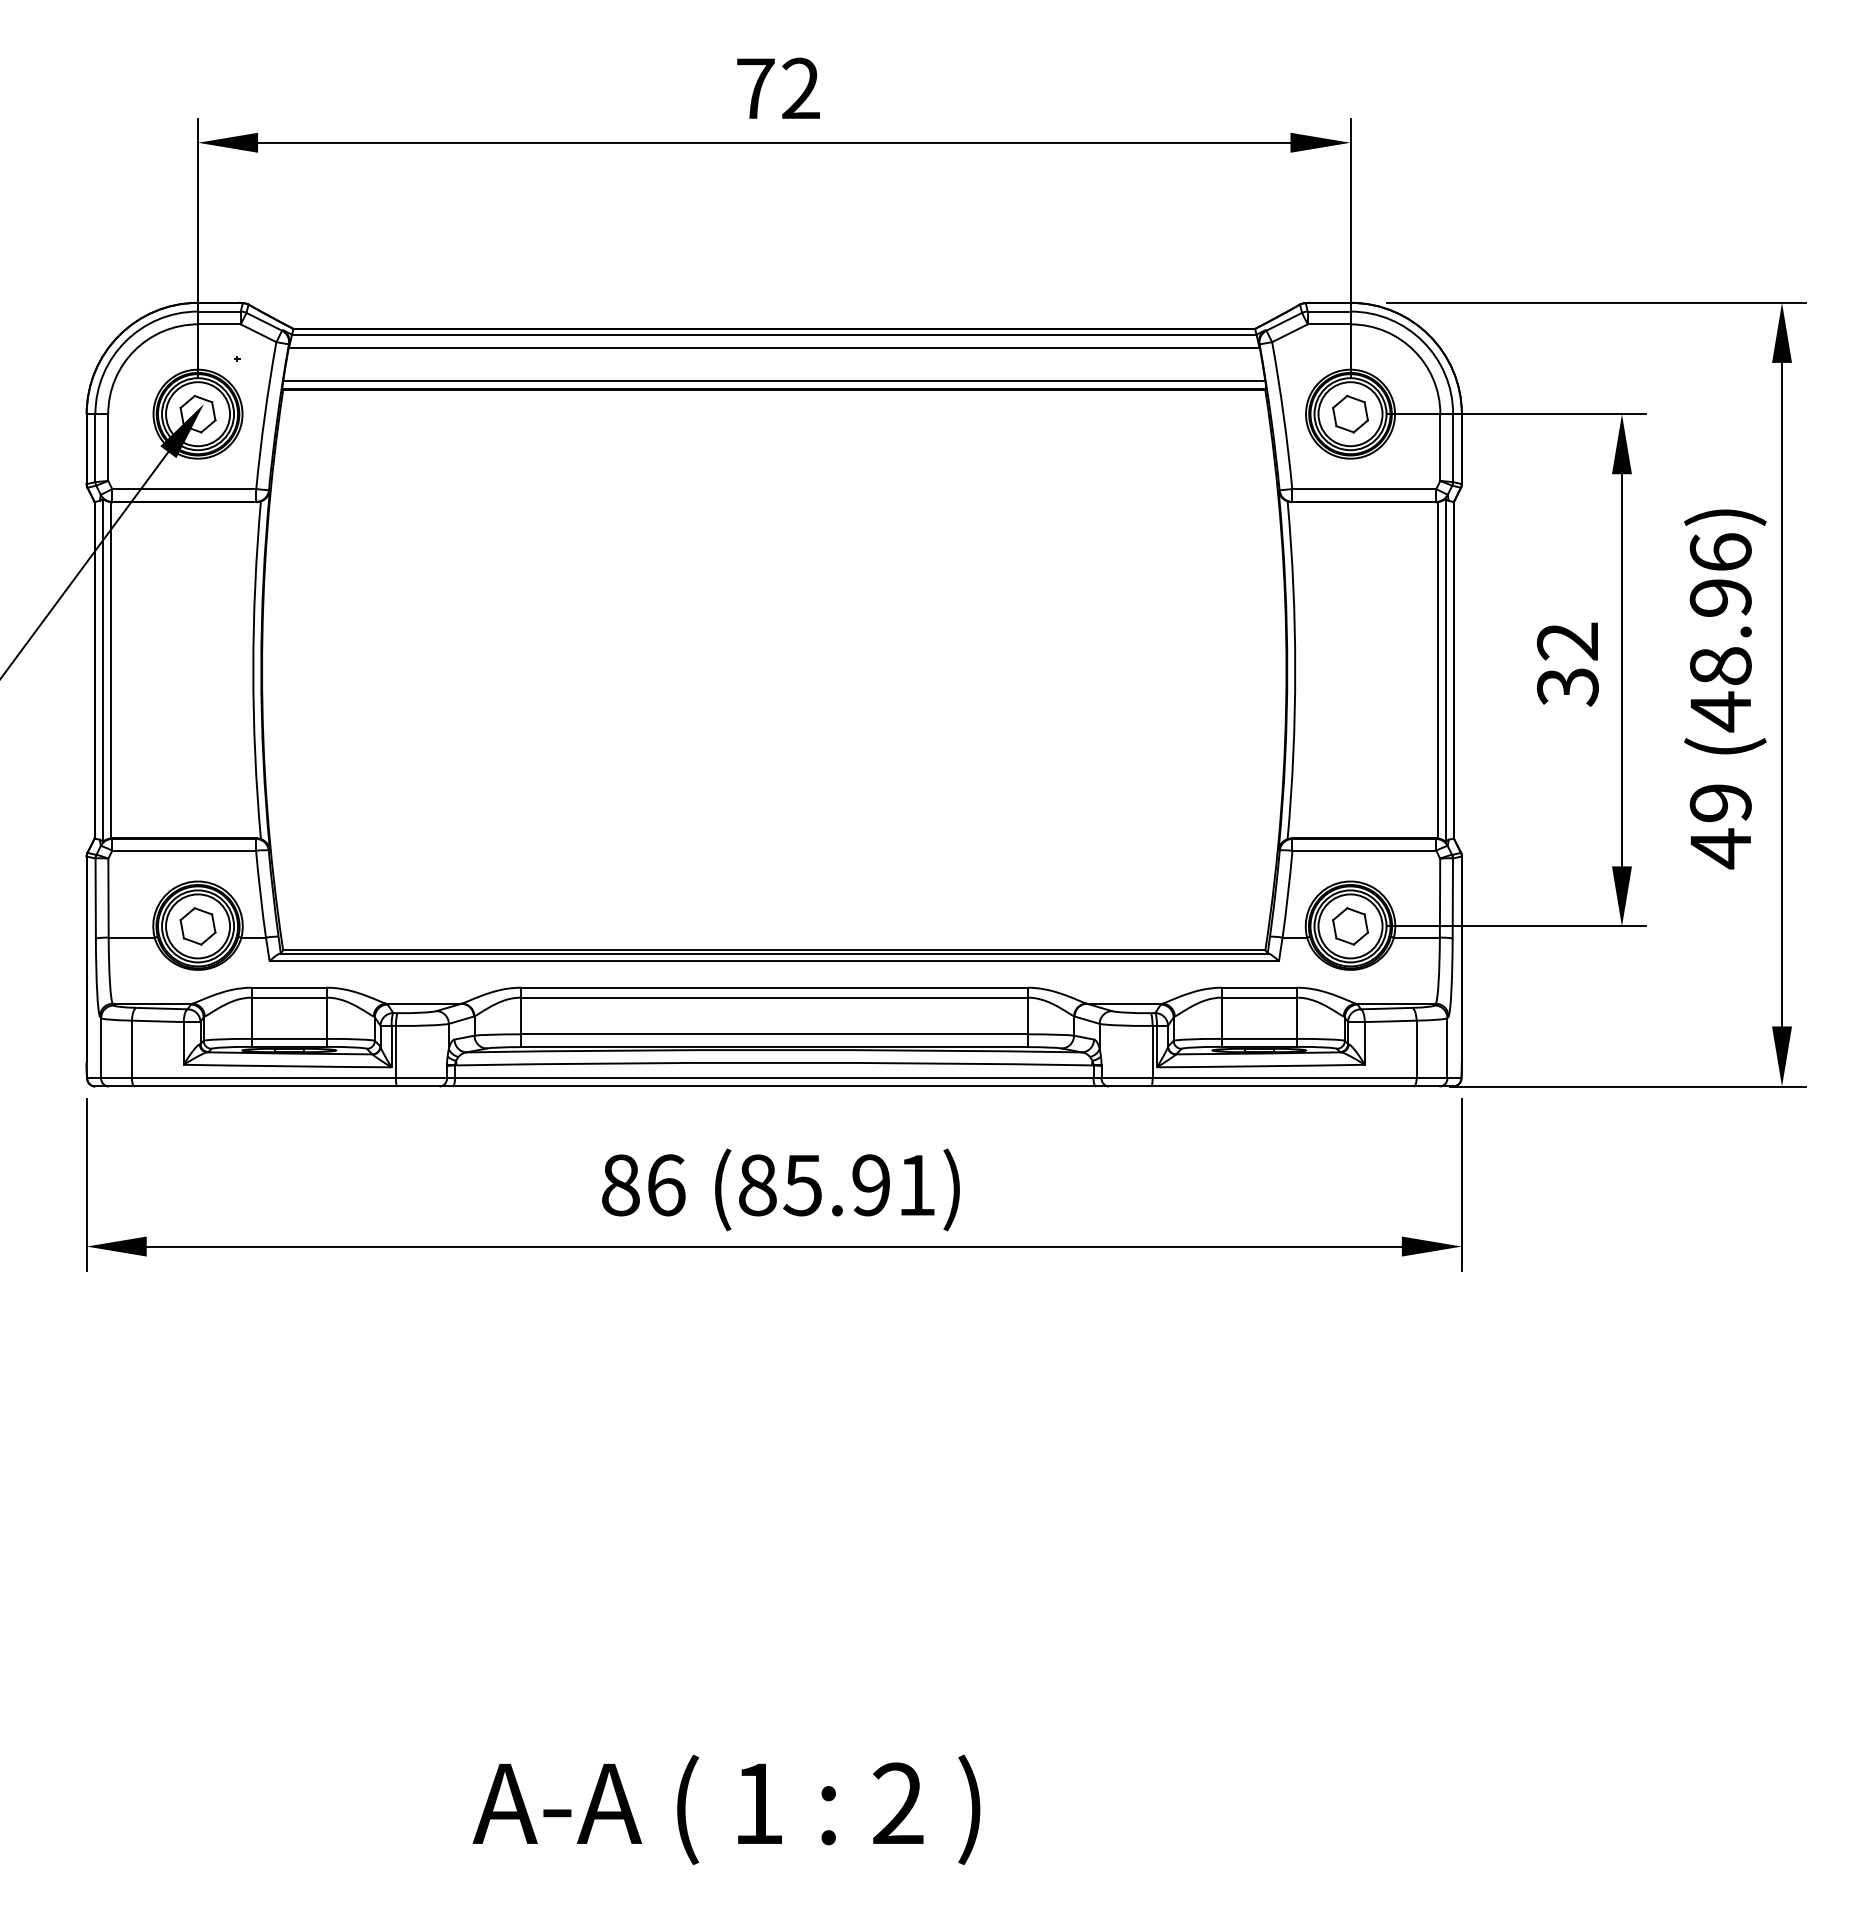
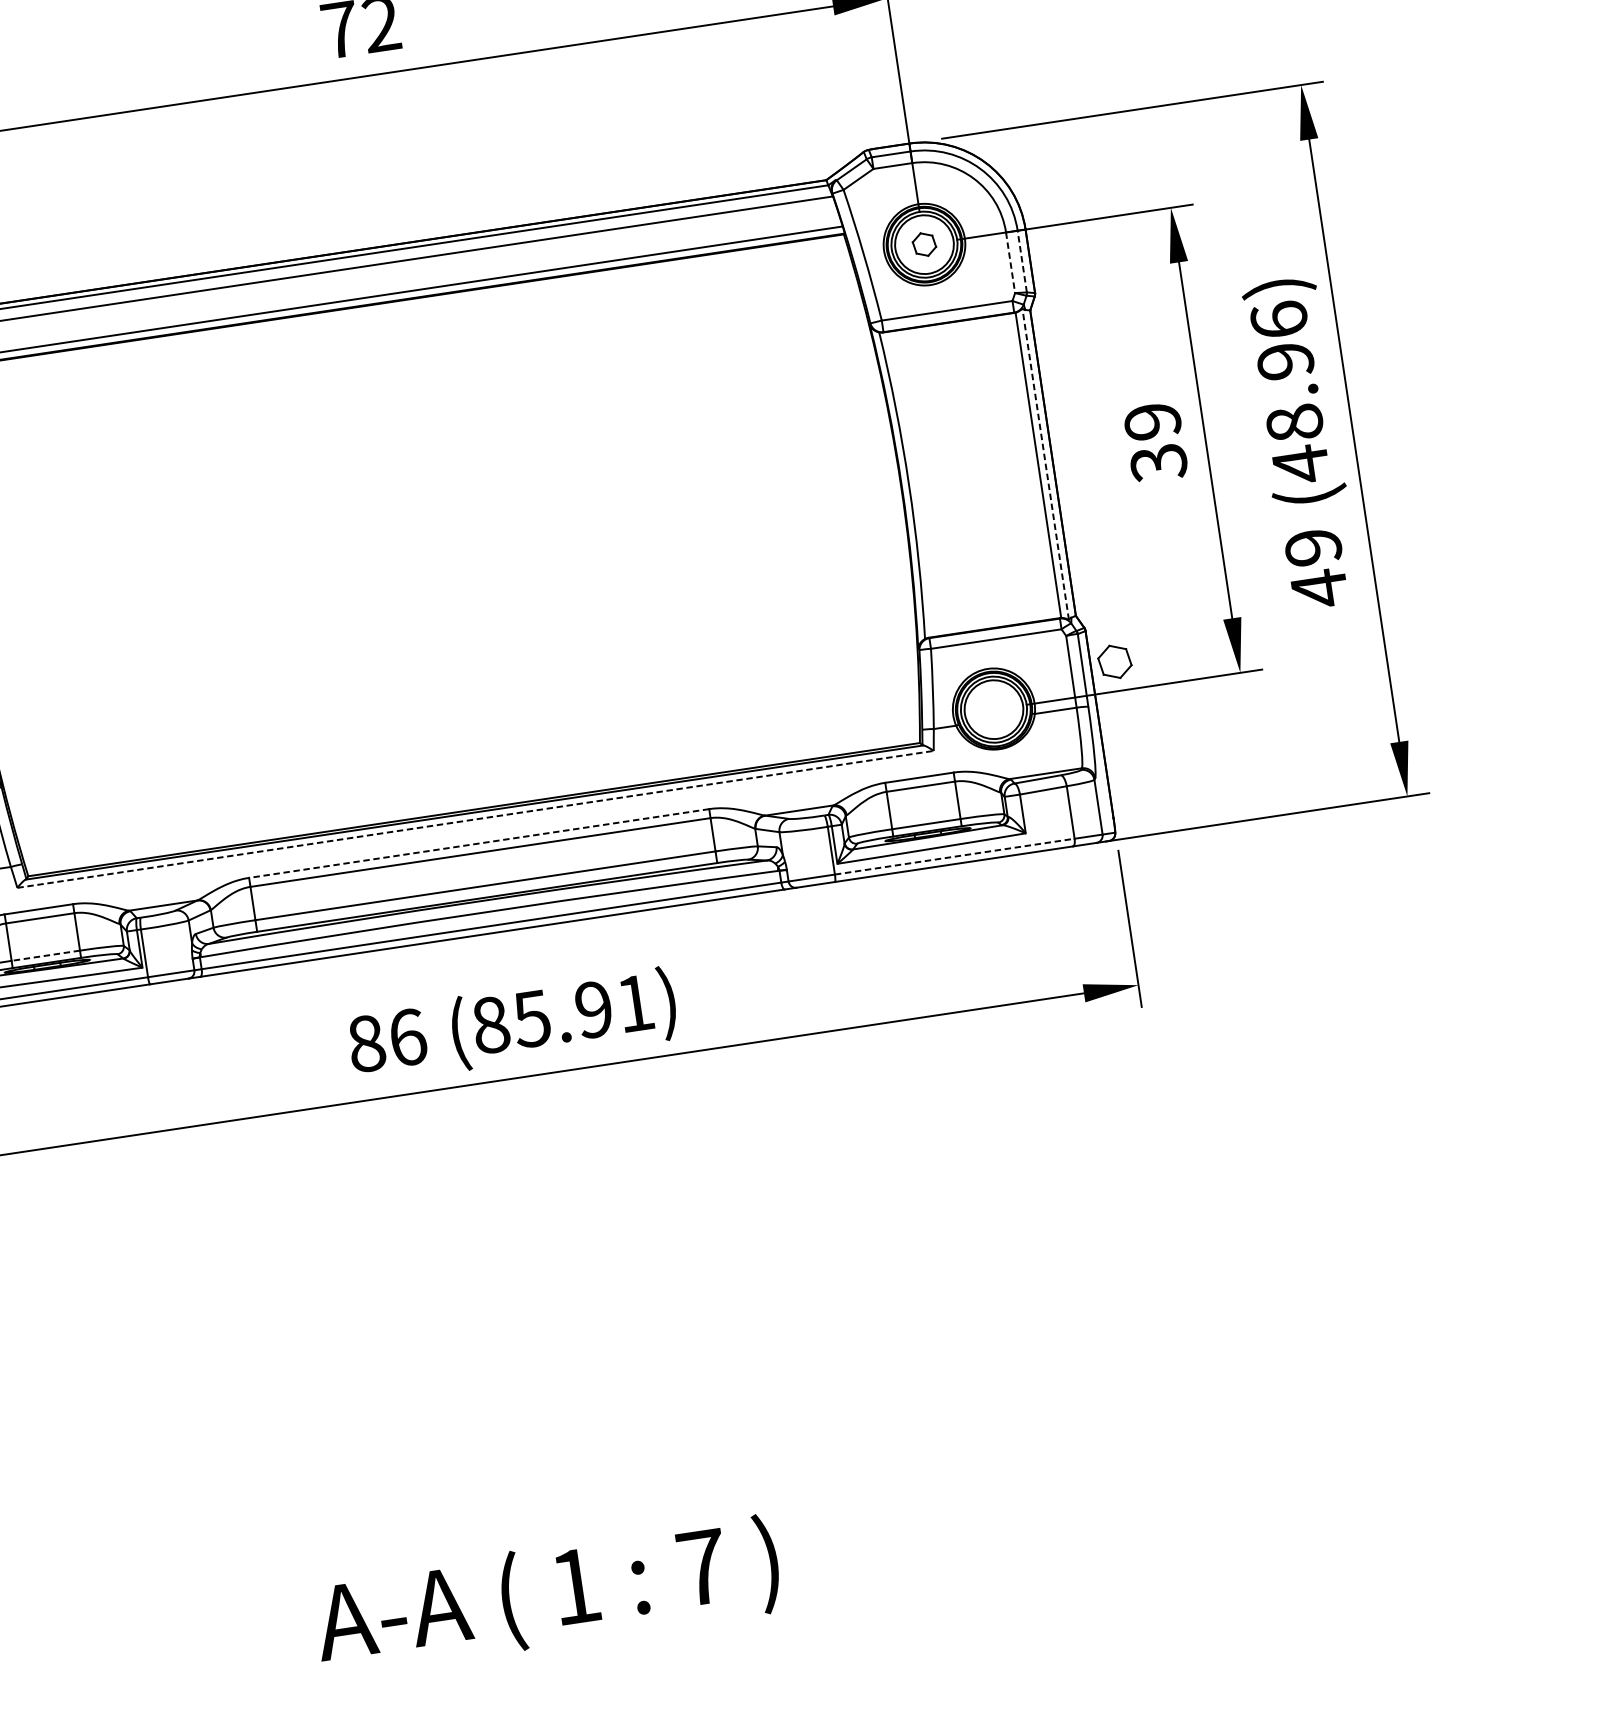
part: (1350, 413) -> (924, 244), size x0.7
line: (1440, 448) -> (1010, 263), solid -> dashed
line: (1453, 448) -> (1022, 261), solid -> dashed
text: (1567, 641) -> (1152, 421), 32 -> 39
line: (1445, 669) -> (1045, 463), solid -> dashed
part: (1350, 926) -> (1114, 661), moved
line: (774, 961) -> (475, 819), solid -> dashed
line: (773, 987) -> (478, 843), solid -> dashed
line: (289, 1038) -> (45, 955), solid -> dashed
line: (1285, 1078) -> (955, 856), solid -> dashed
text: (898, 1802) -> (702, 1566), 2 -> 7

